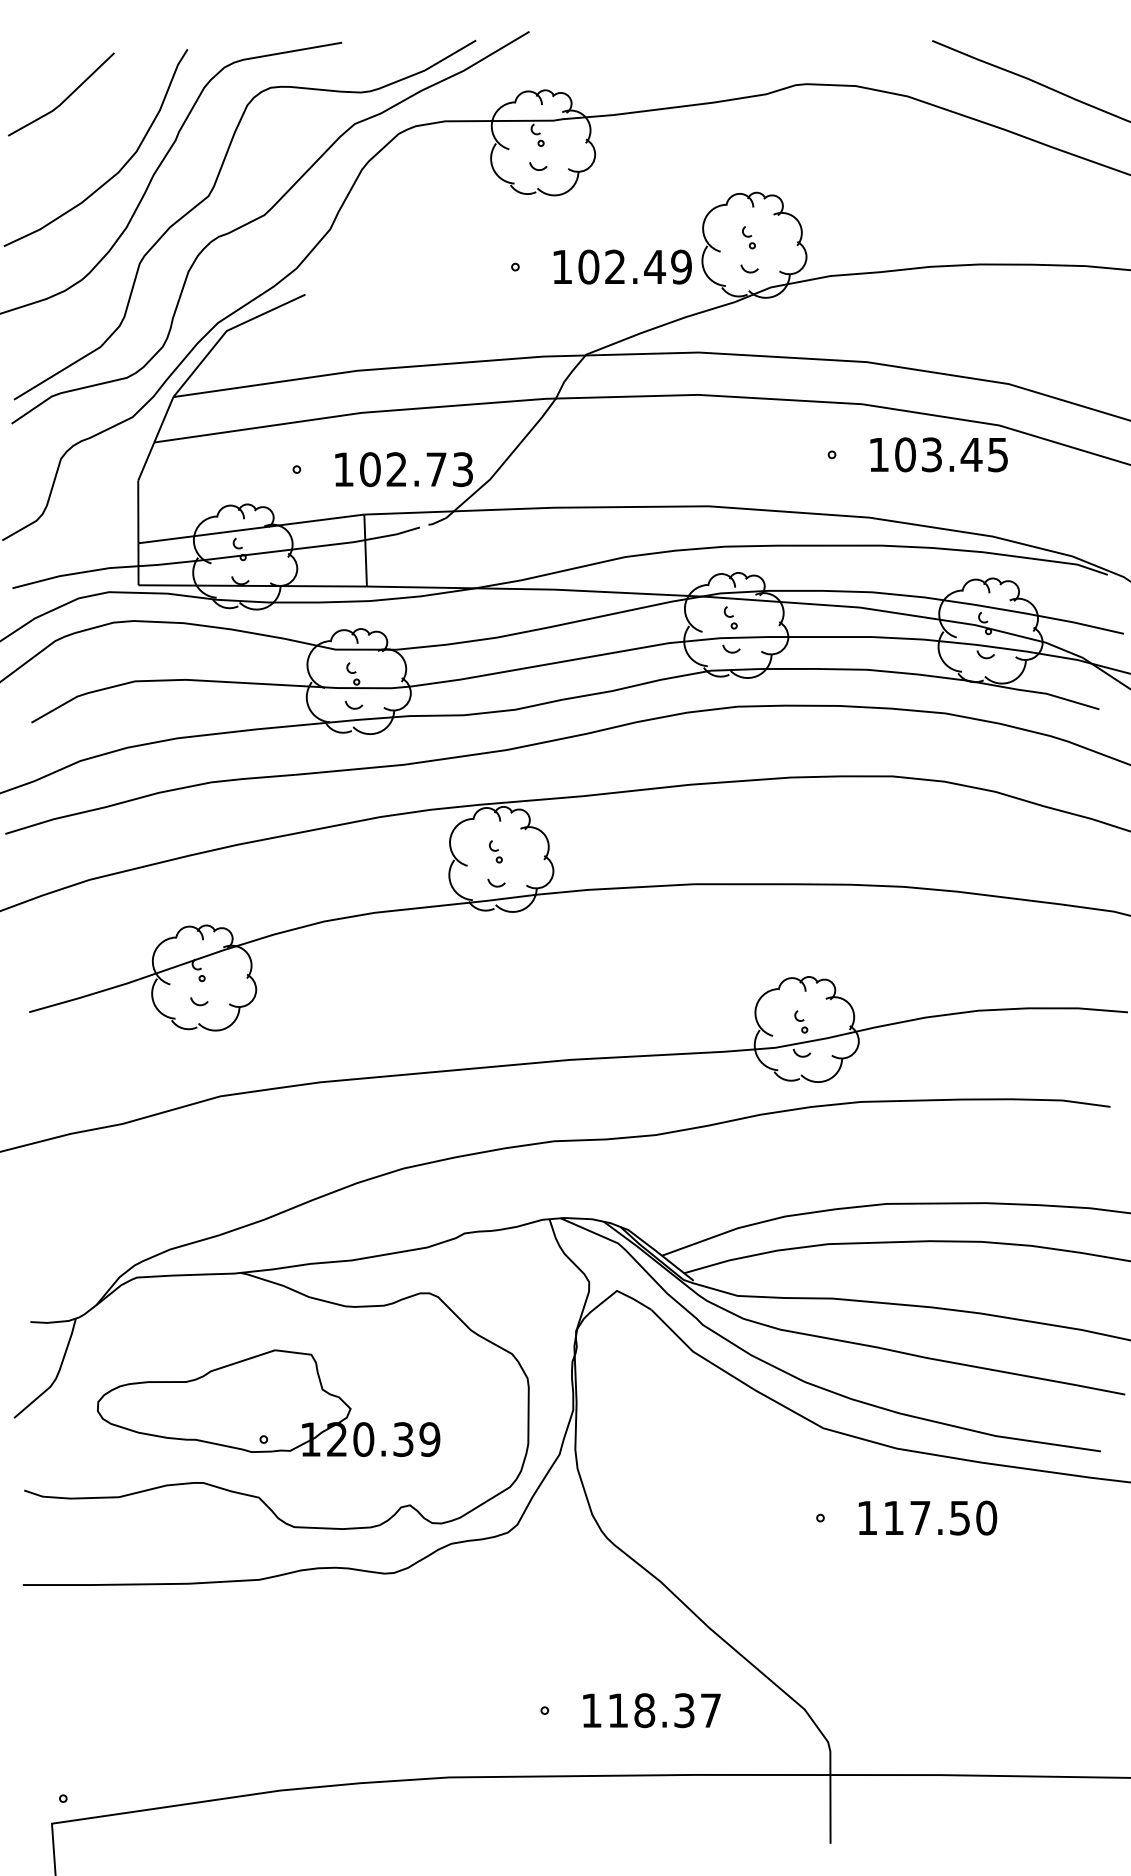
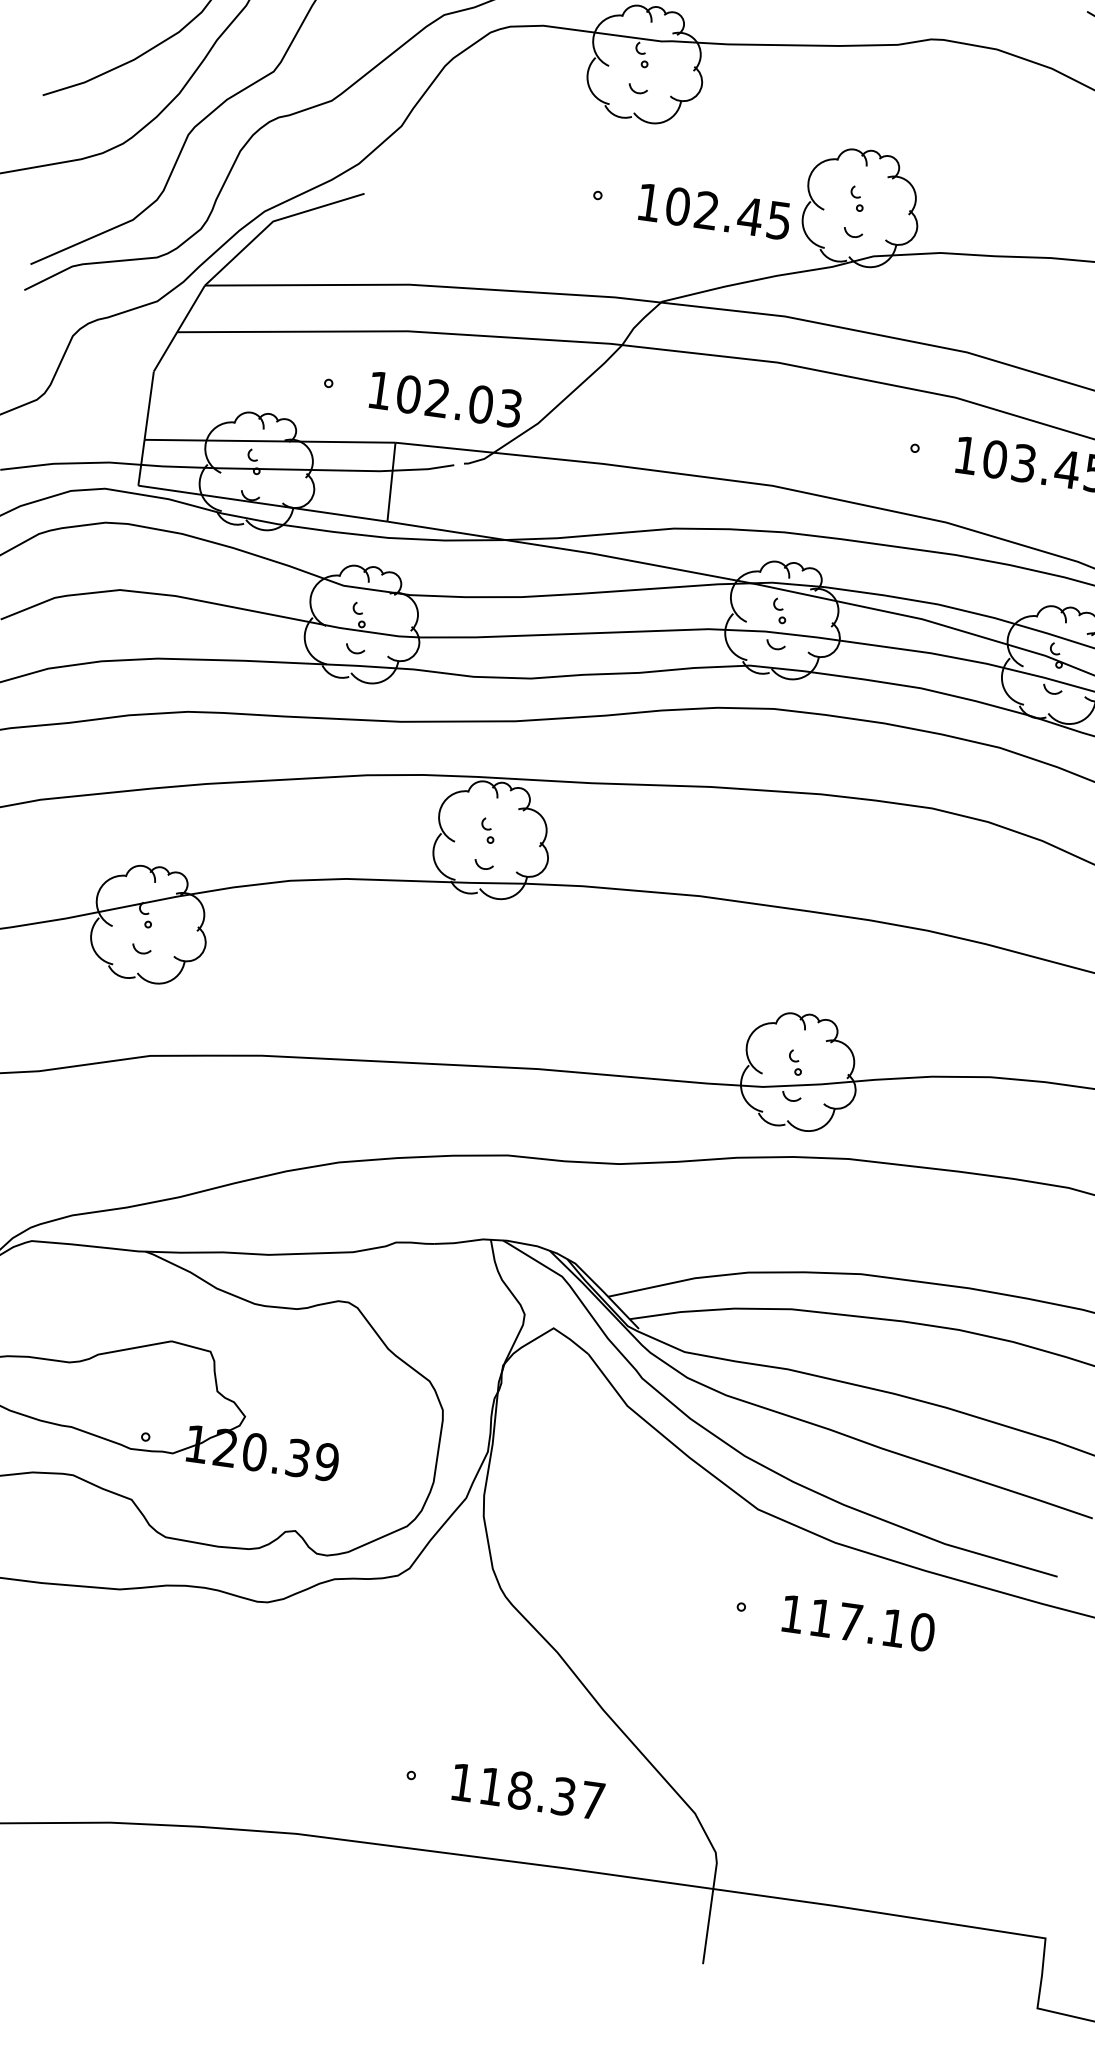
text: (681, 266) -> (779, 219), 102.49 -> 102.45
text: (436, 469) -> (481, 404), 102.73 -> 102.03
text: (959, 1518) -> (893, 1628), 117.50 -> 117.10

